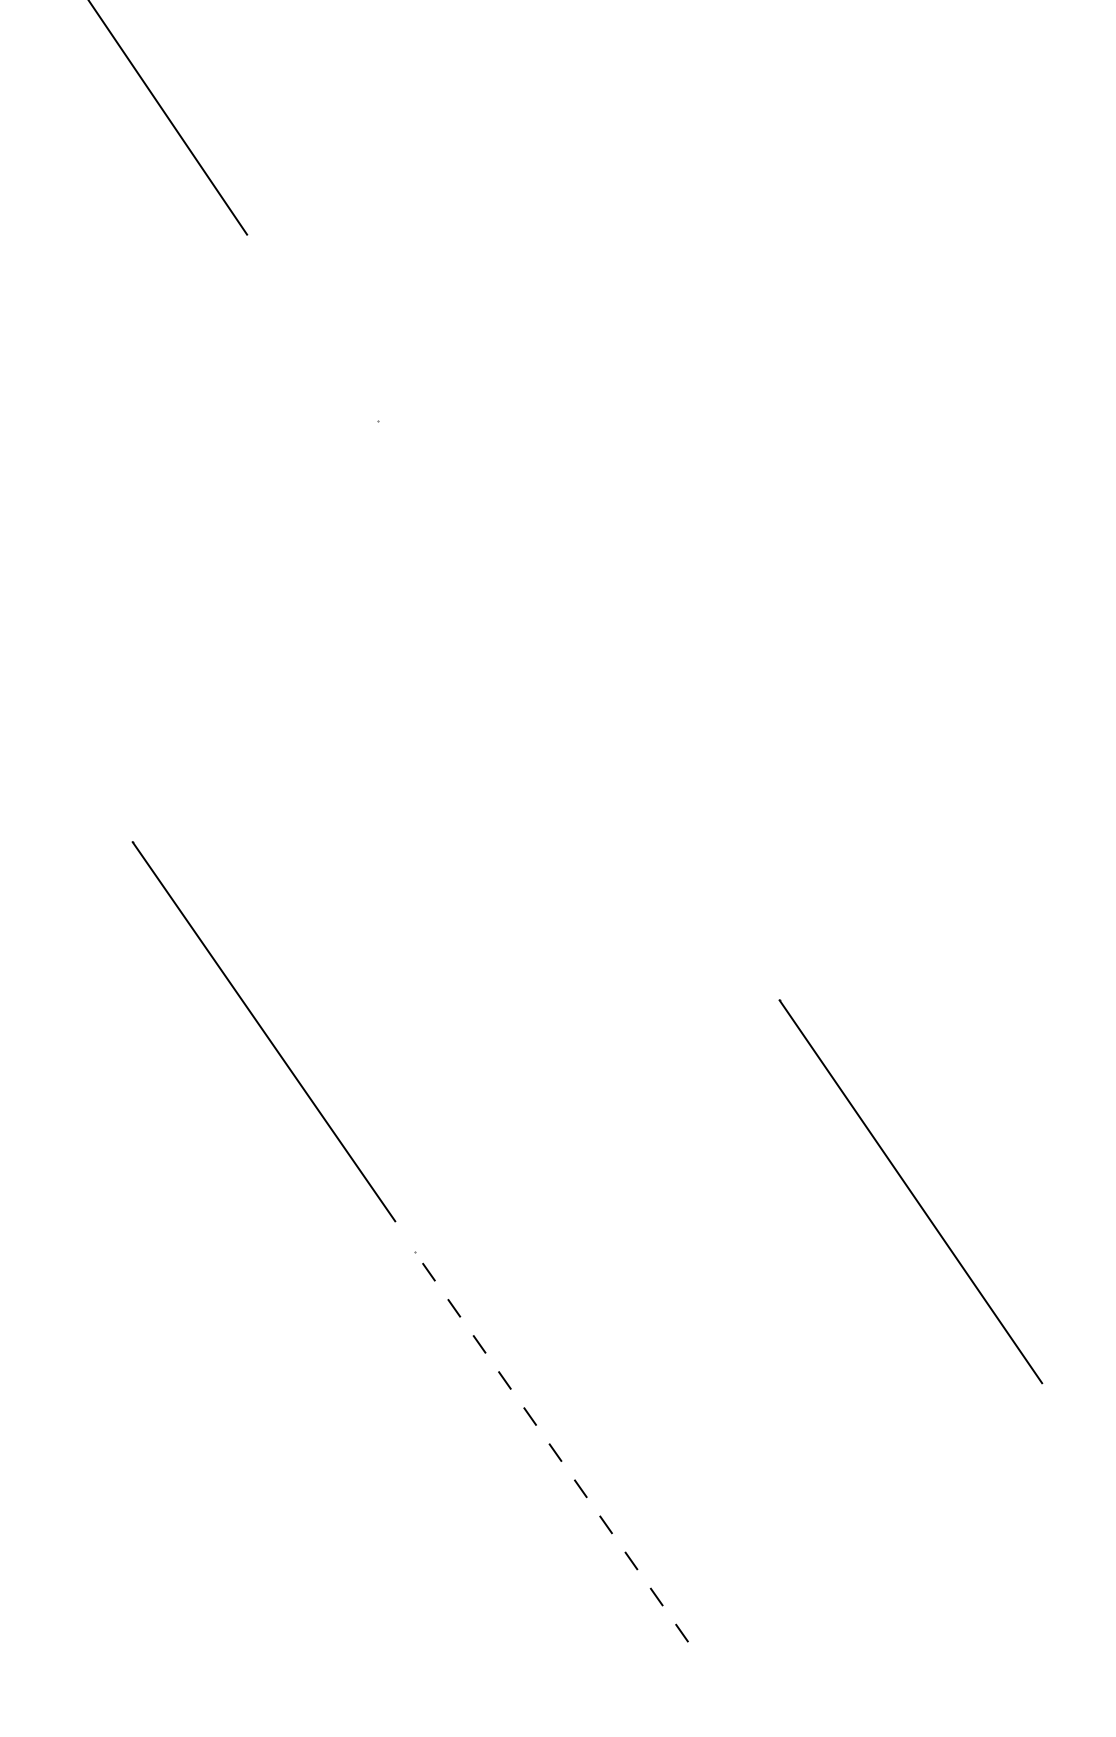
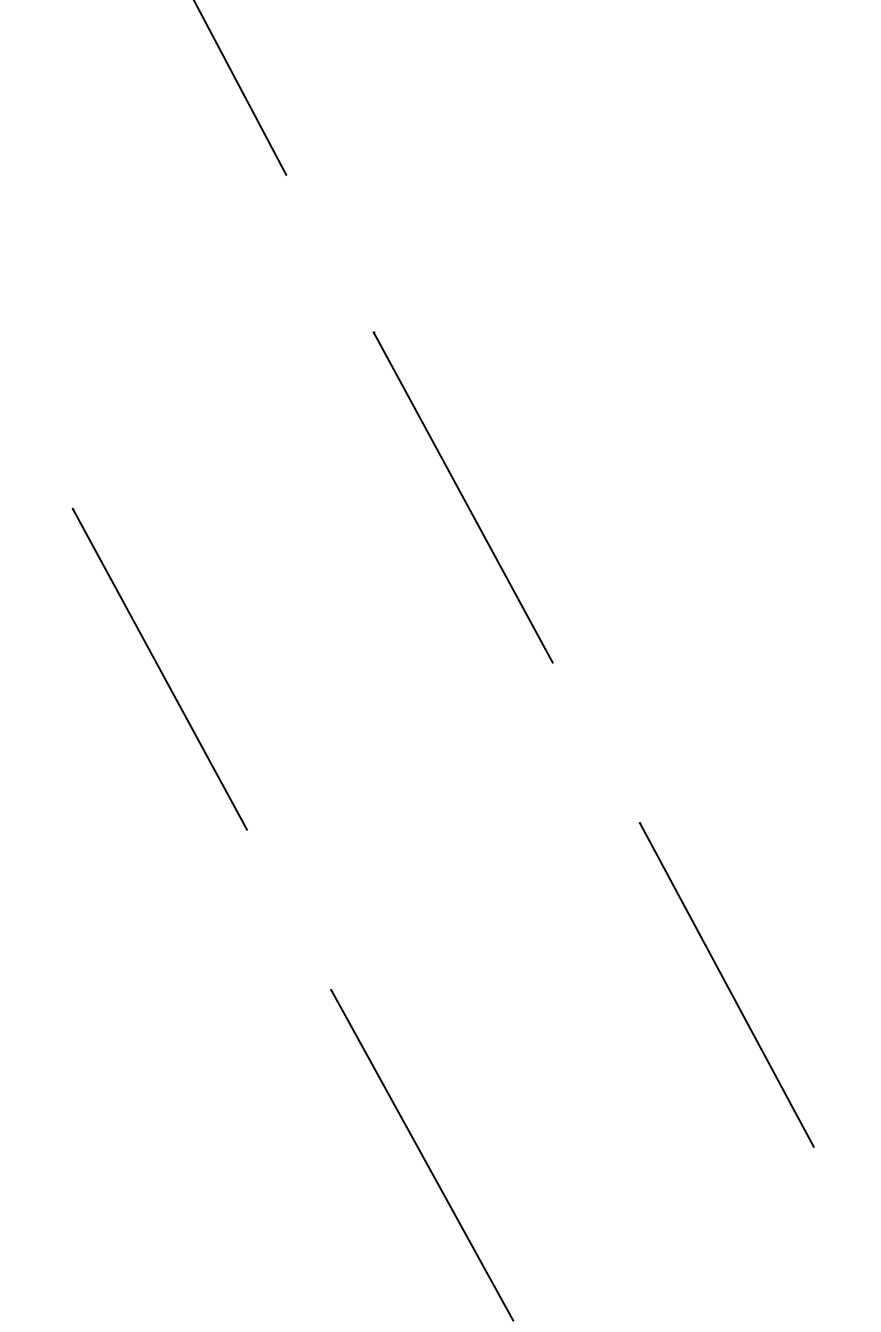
line: (513, 615) -> (463, 497), added
line: (263, 1031) -> (159, 669), moved
line: (551, 1446) -> (422, 1154), dashed -> solid

